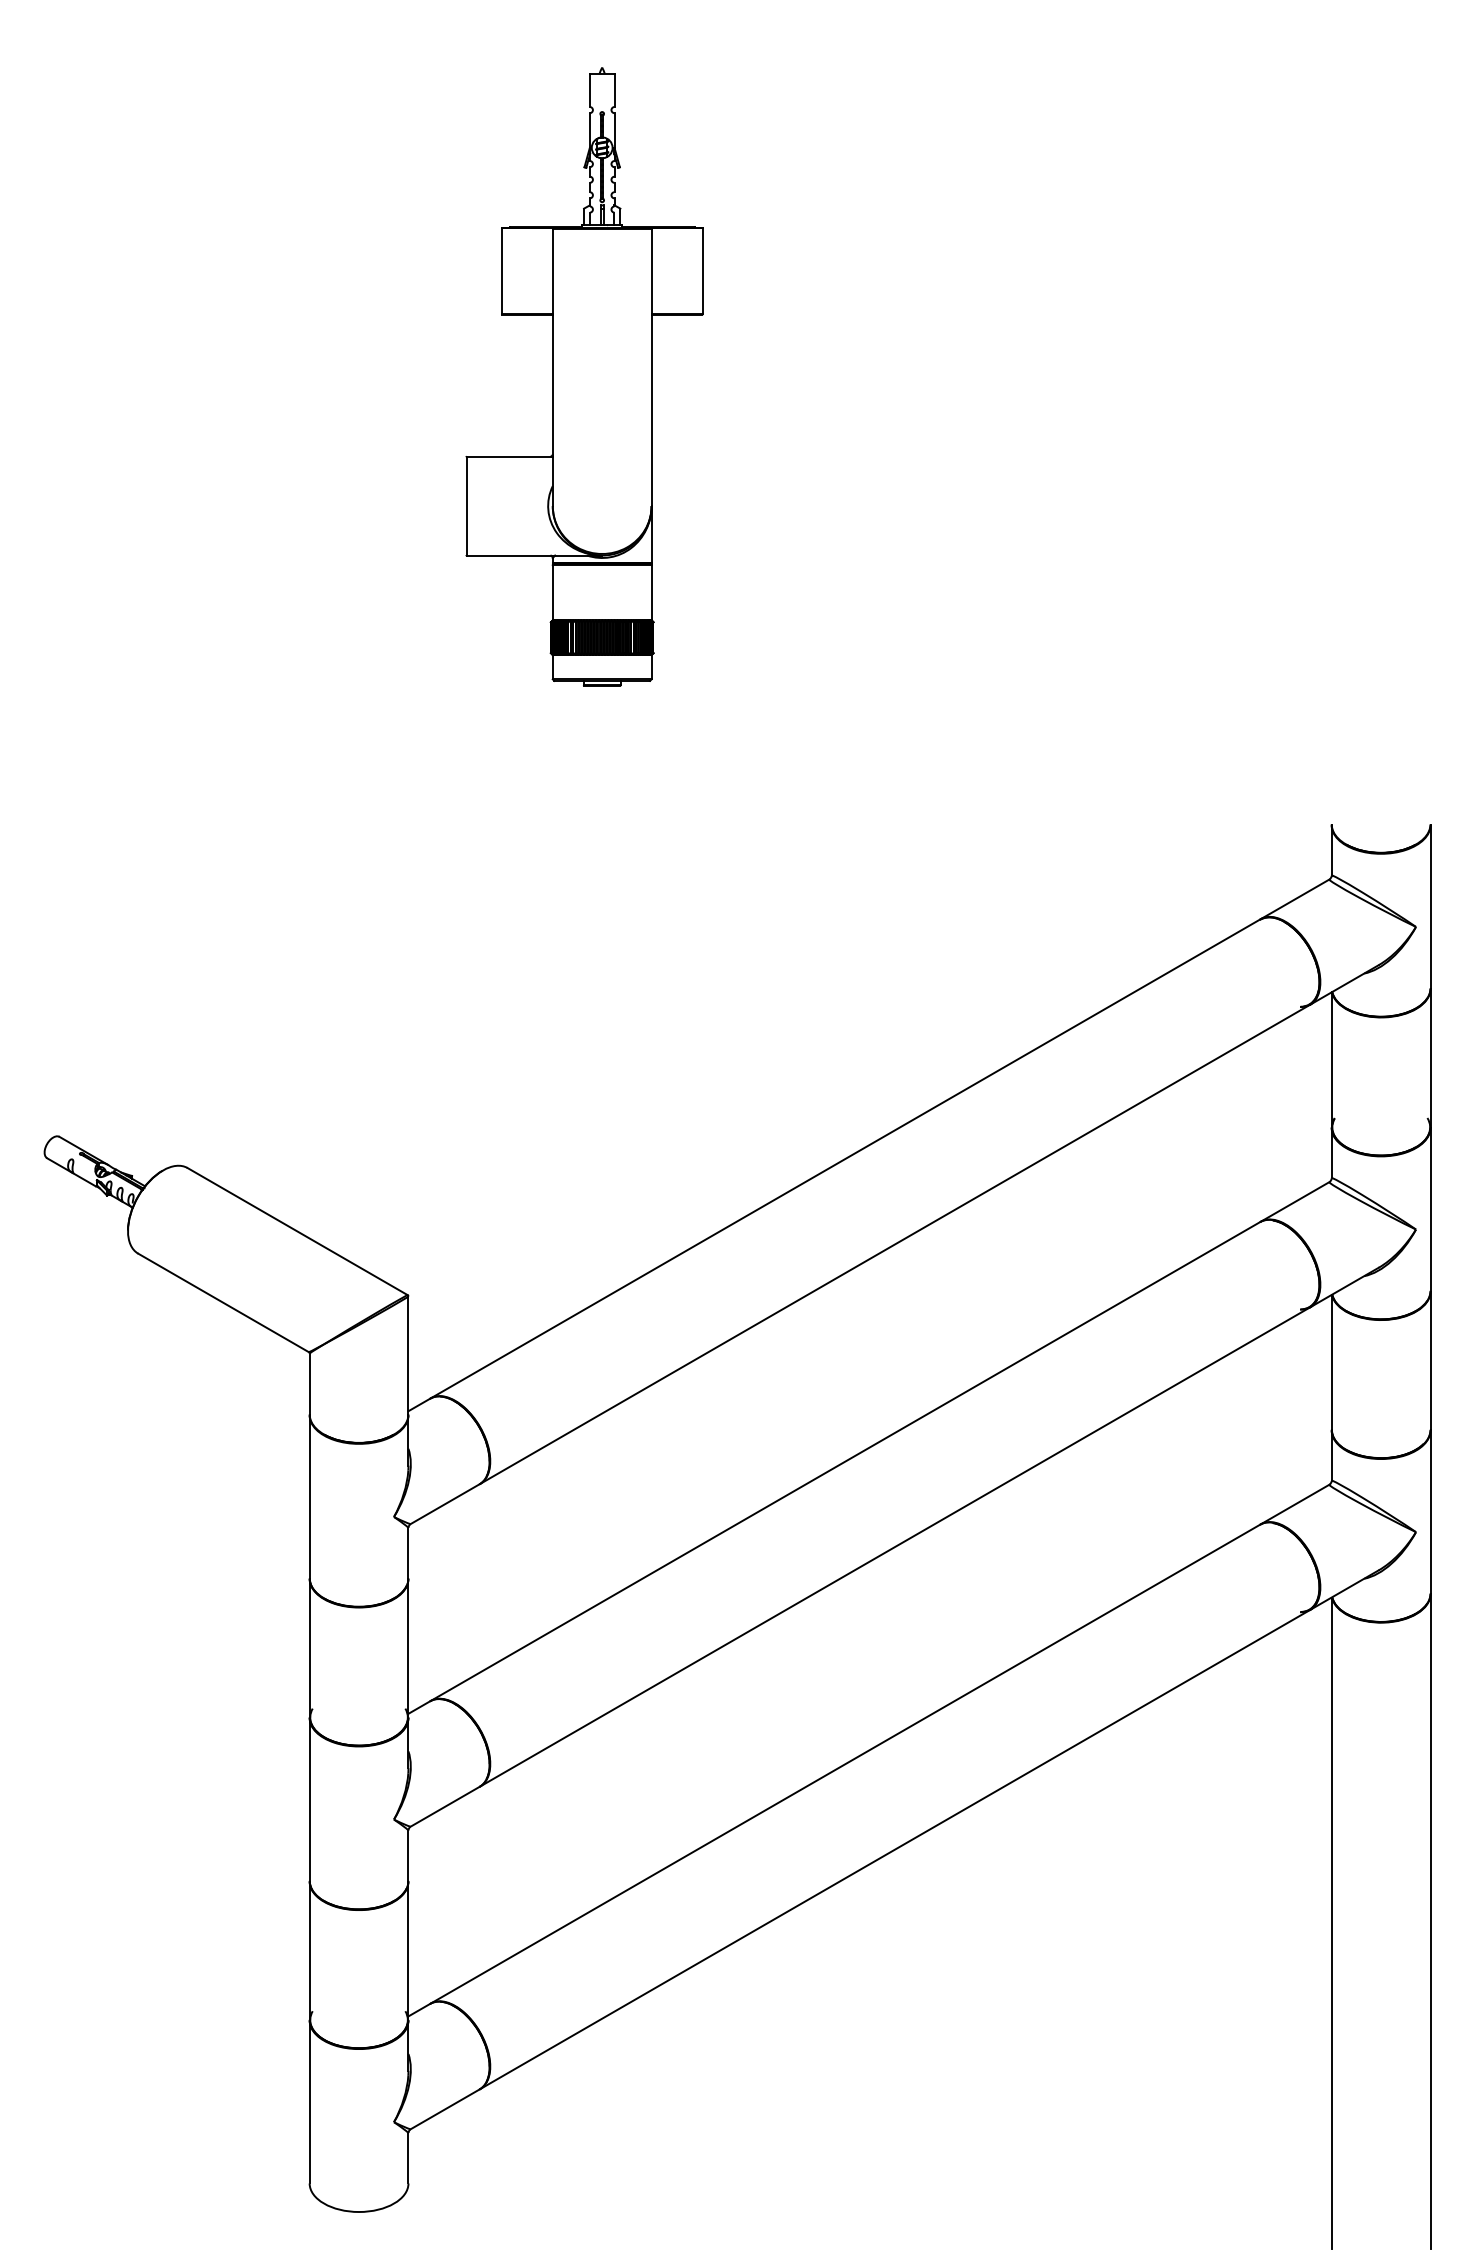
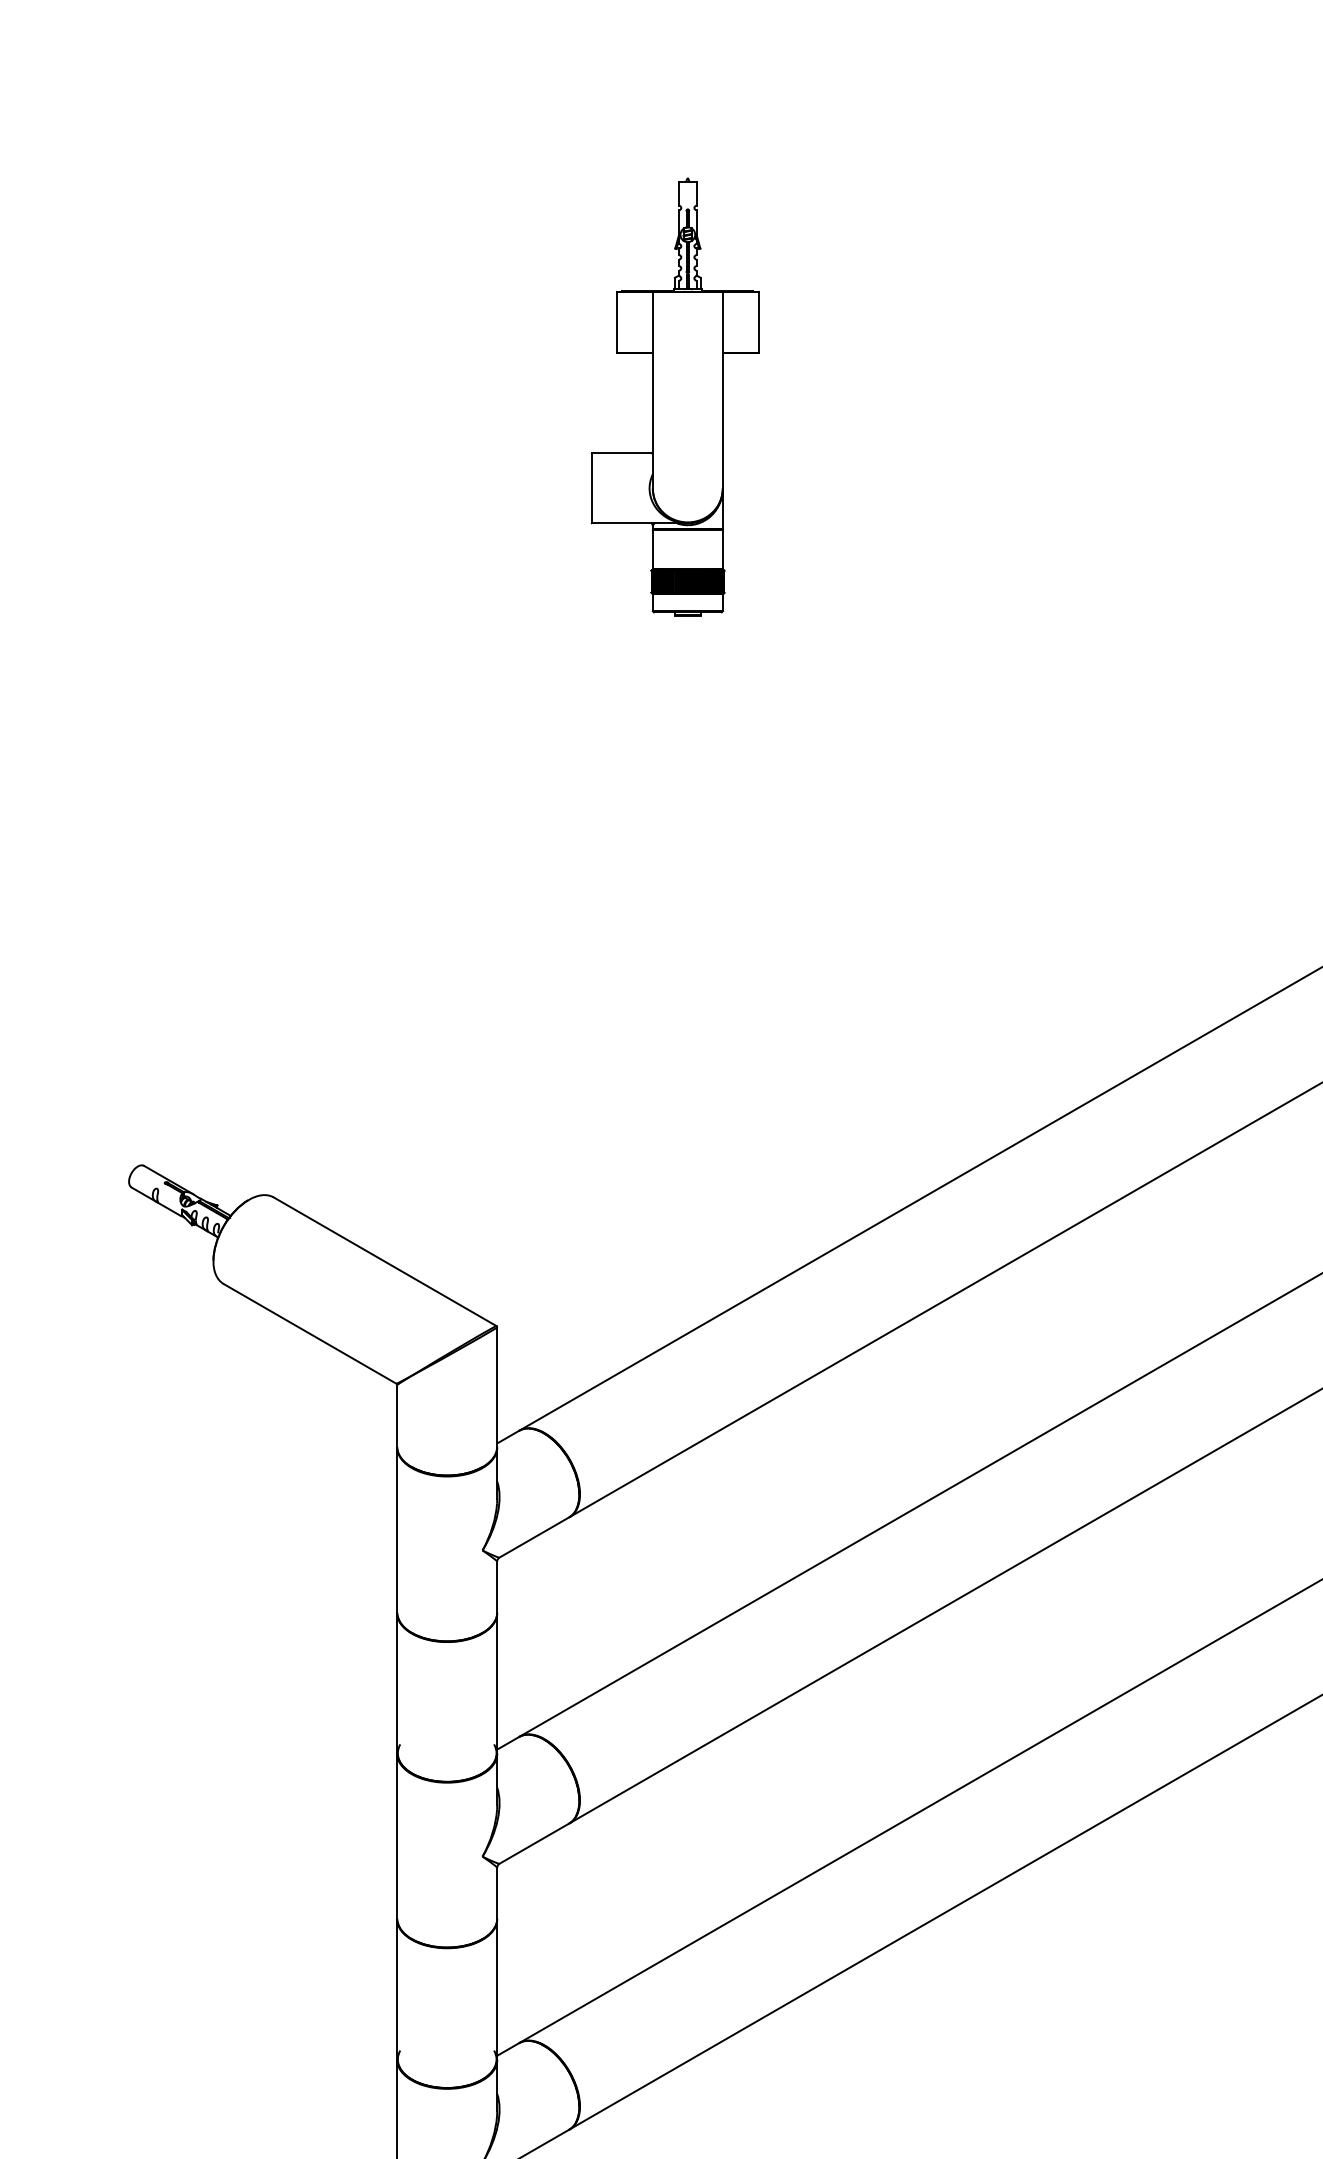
part: (584, 376) -> (675, 396), size x0.7

